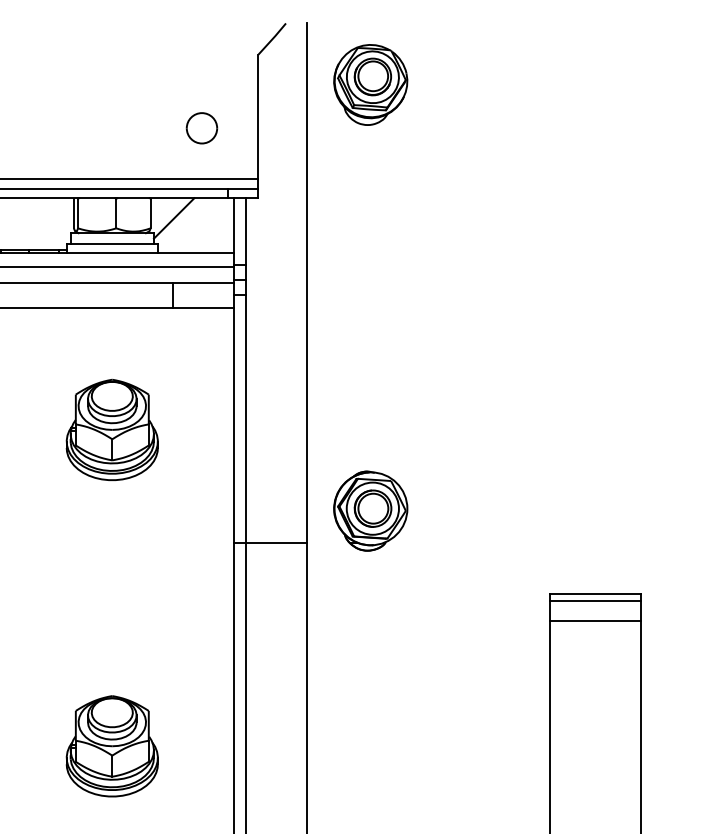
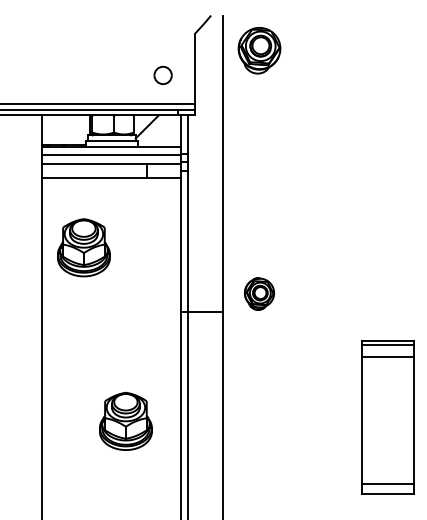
part: (111, 429) -> (83, 247), moved
part: (370, 510) -> (259, 293), size x0.7
part: (111, 744) -> (125, 420), moved

